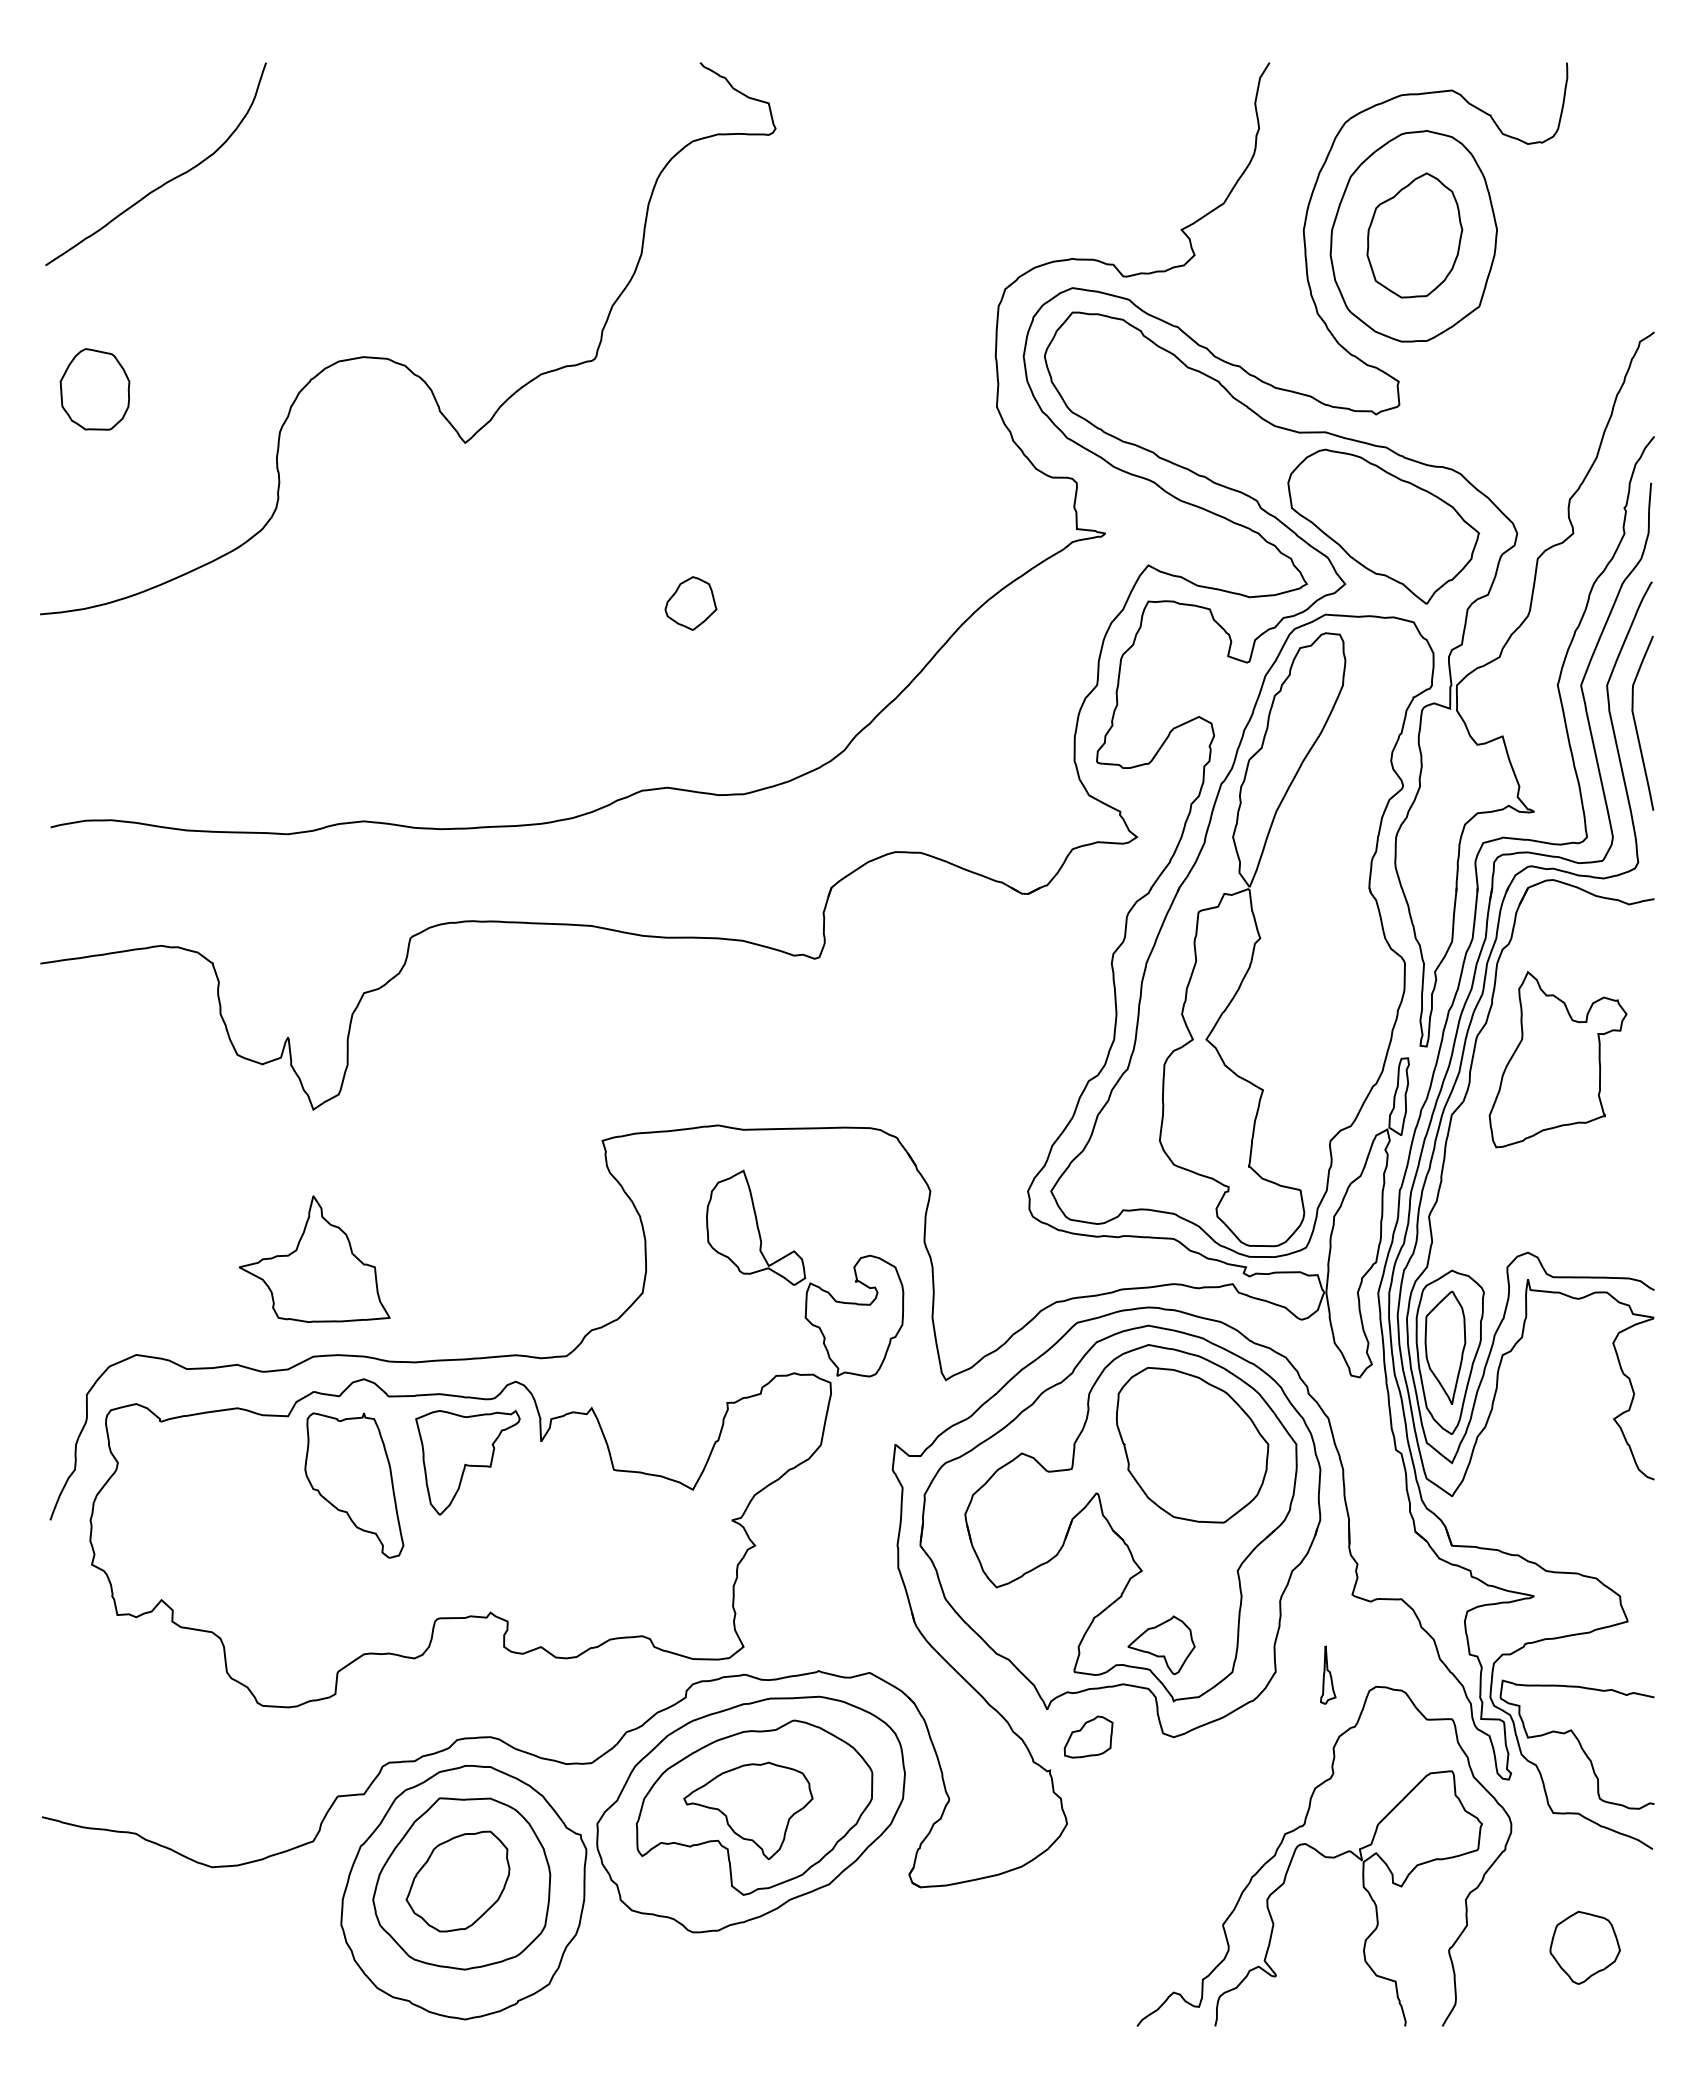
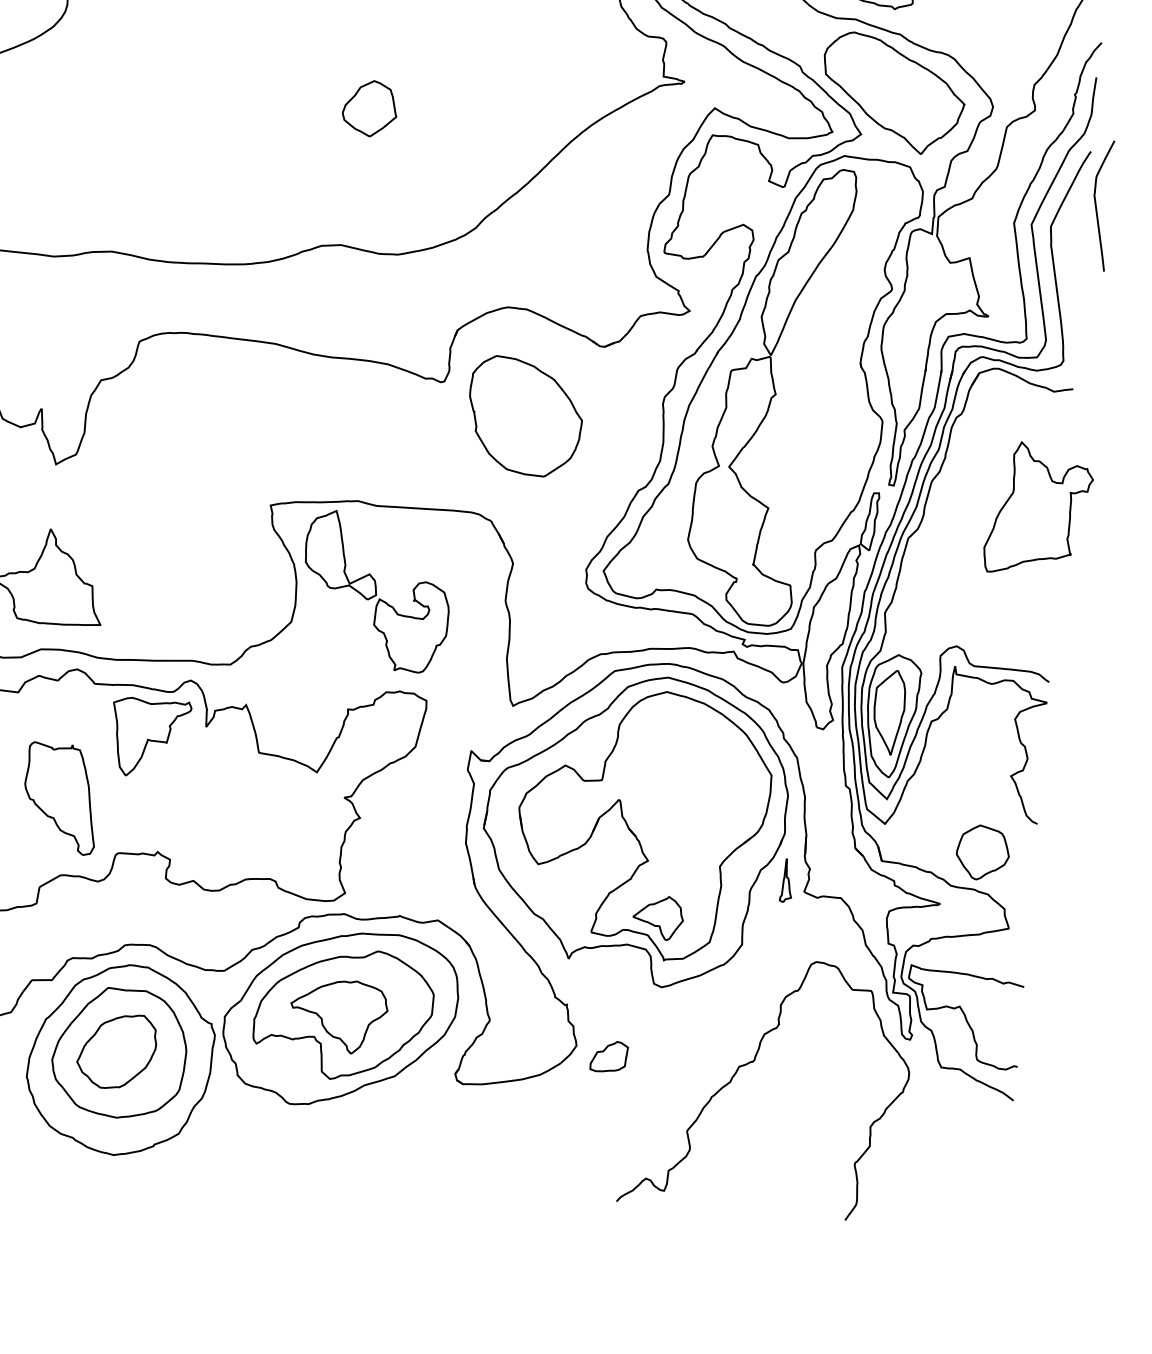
part: (690, 603) -> (369, 108), size x1.4
curve: (1636, 724) -> (1096, 206), moved
part: (1557, 1059) -> (1038, 509), moved
part: (805, 1273) -> (376, 591), moved
part: (1192, 1444) -> (525, 416), moved
part: (354, 1485) -> (61, 798), moved
part: (1328, 1674) -> (787, 880), moved
part: (1088, 1736) -> (609, 1056), moved
curve: (1362, 1887) -> (793, 1111), removed
part: (1584, 1947) -> (982, 852), moved

